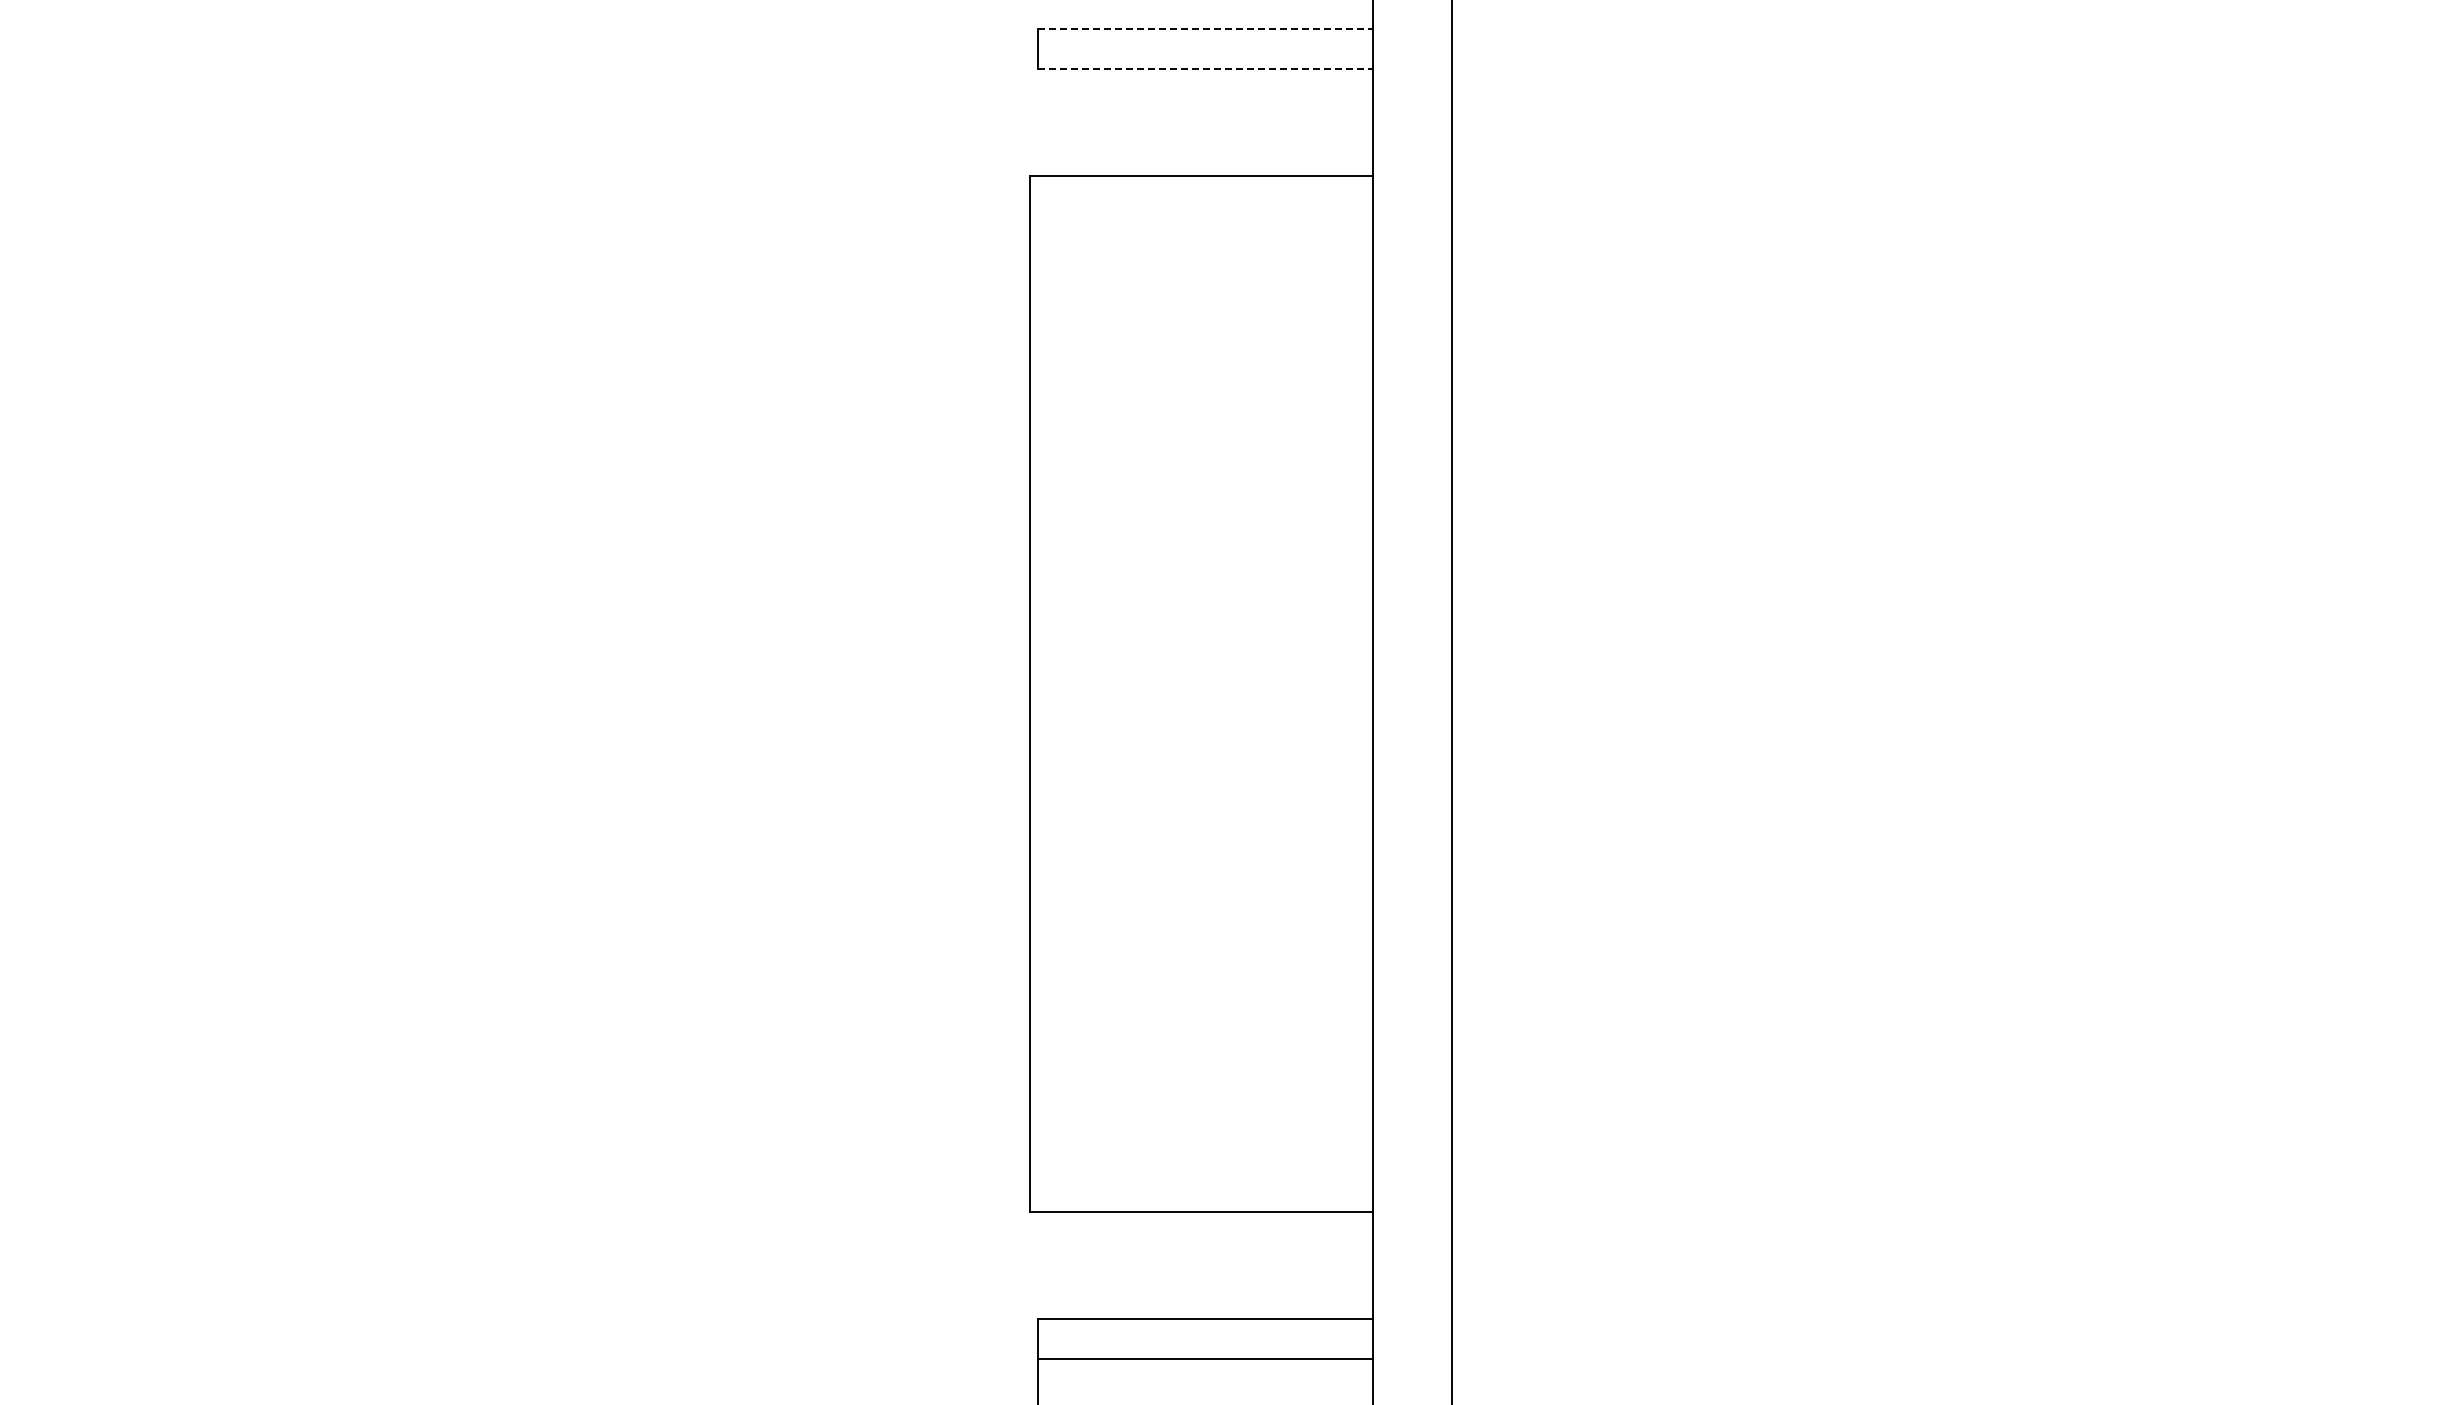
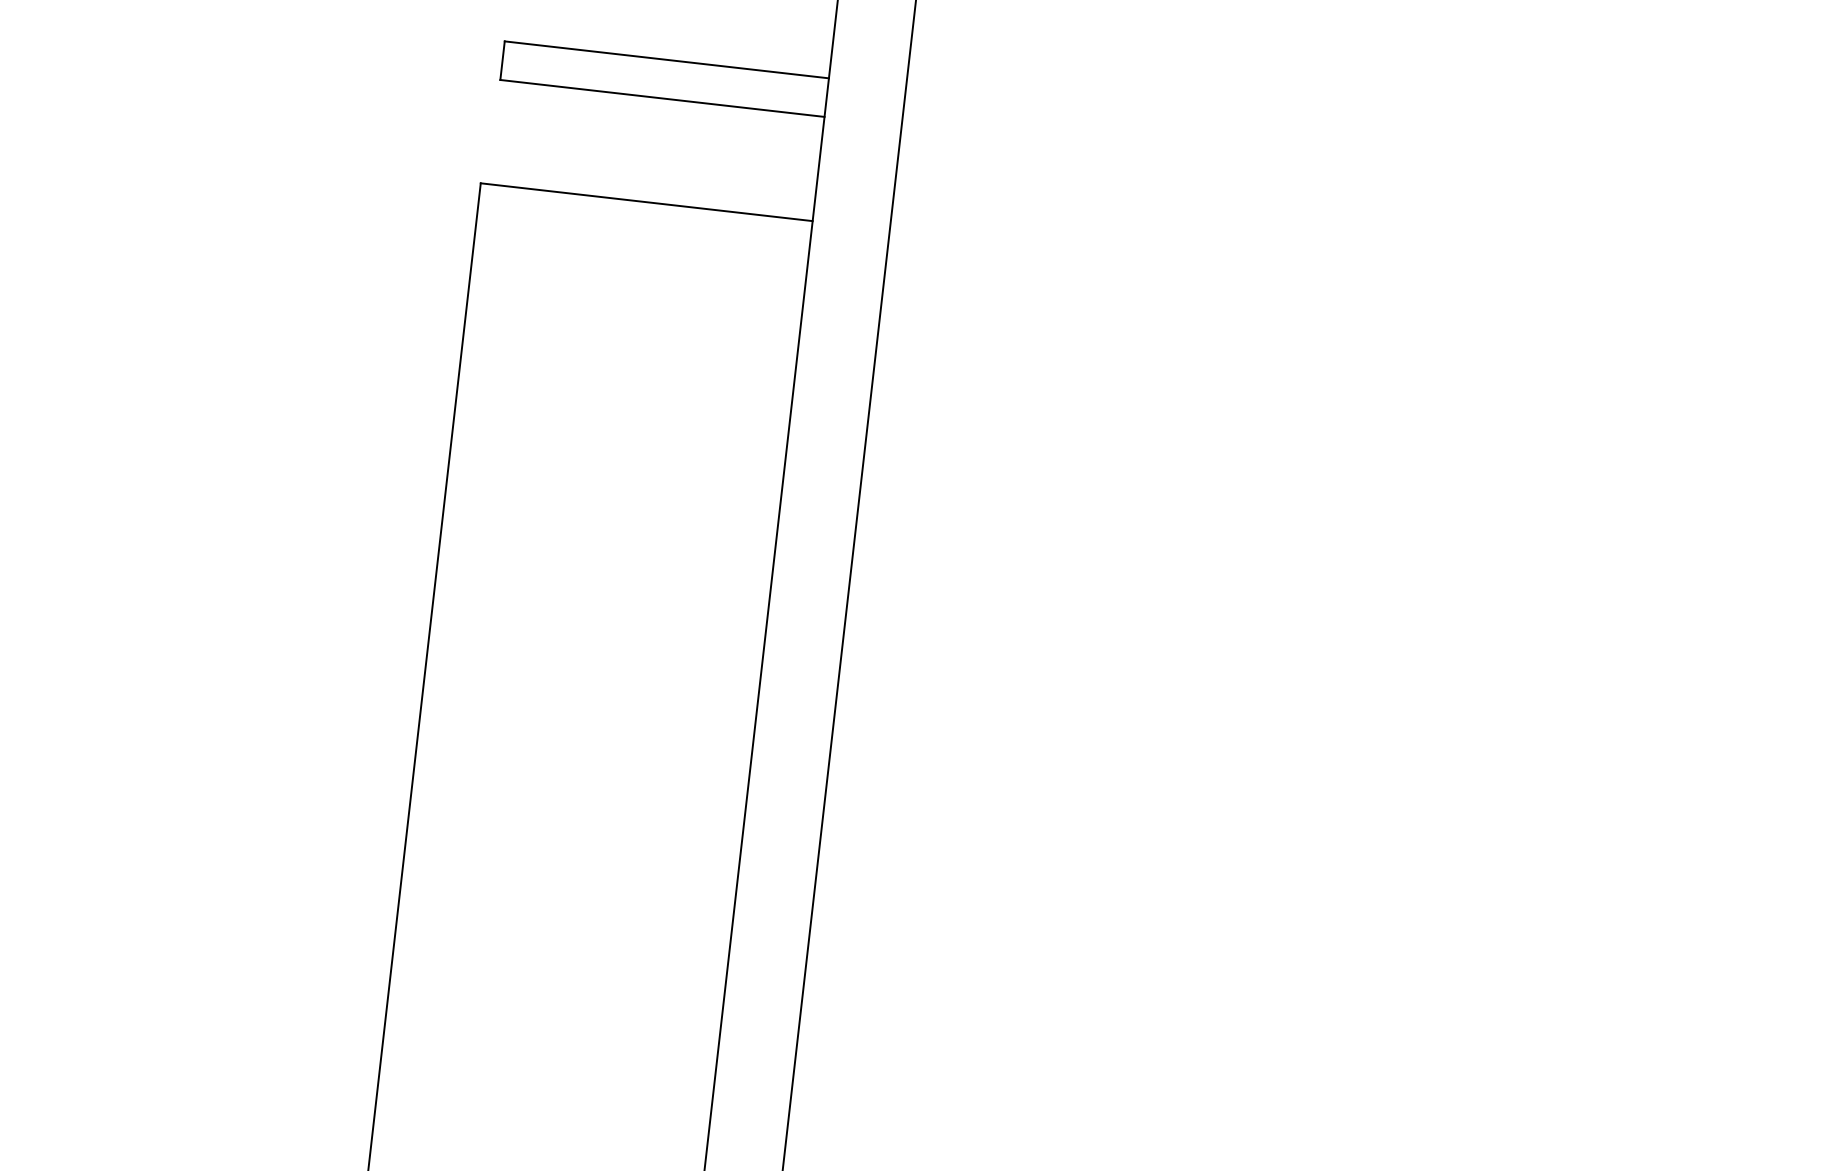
line: (1206, 29) -> (667, 60), dashed -> solid
line: (1206, 68) -> (663, 98), dashed -> solid

